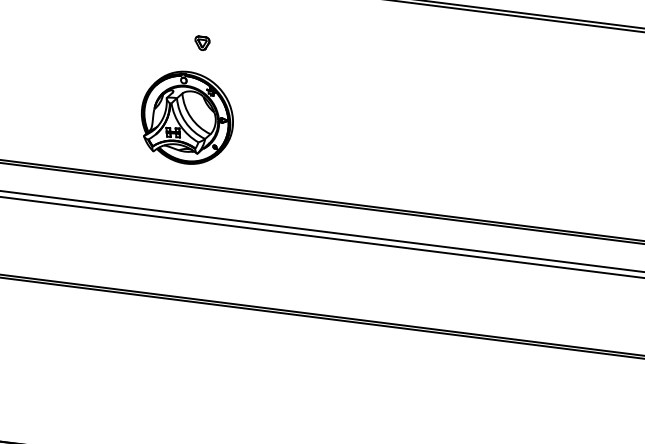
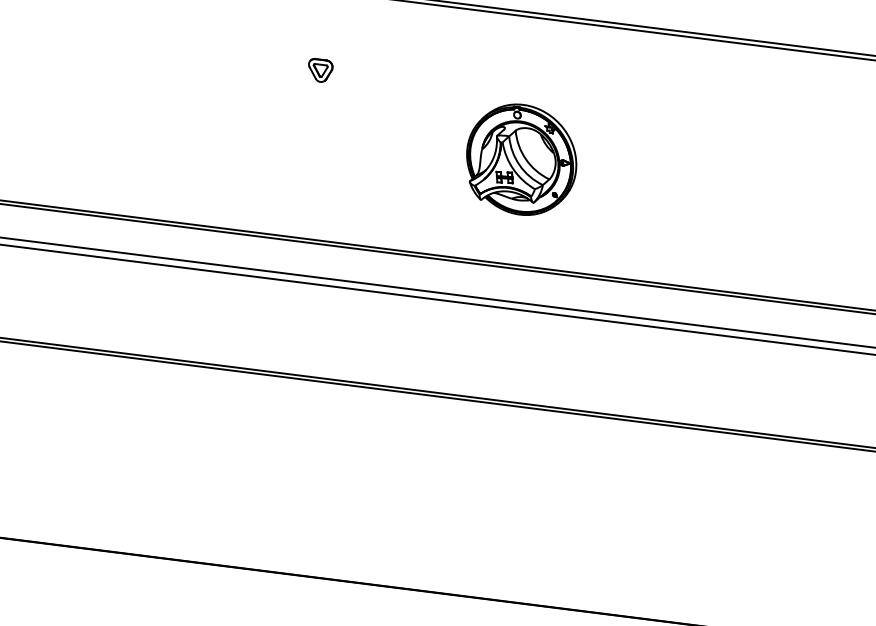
part: (202, 43) -> (320, 70), size x1.4
part: (187, 117) -> (521, 159), moved

